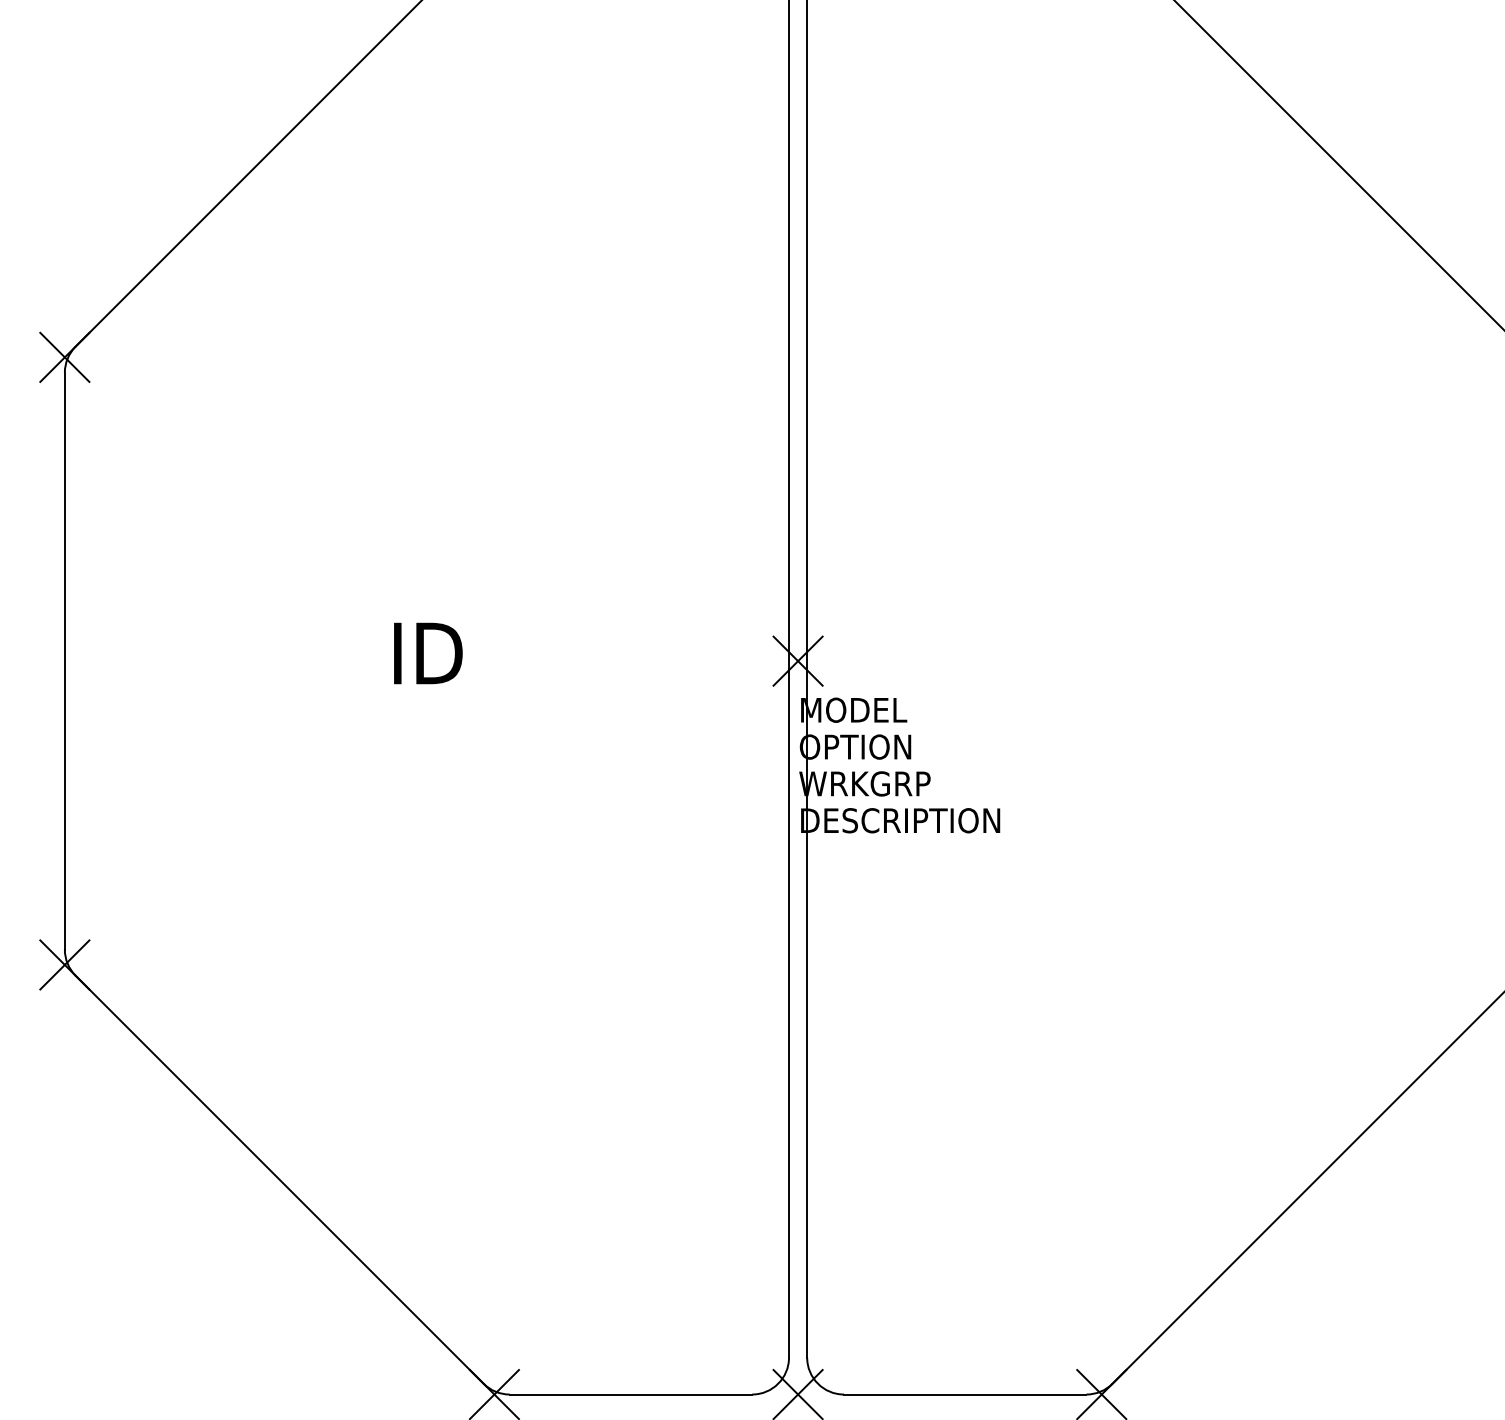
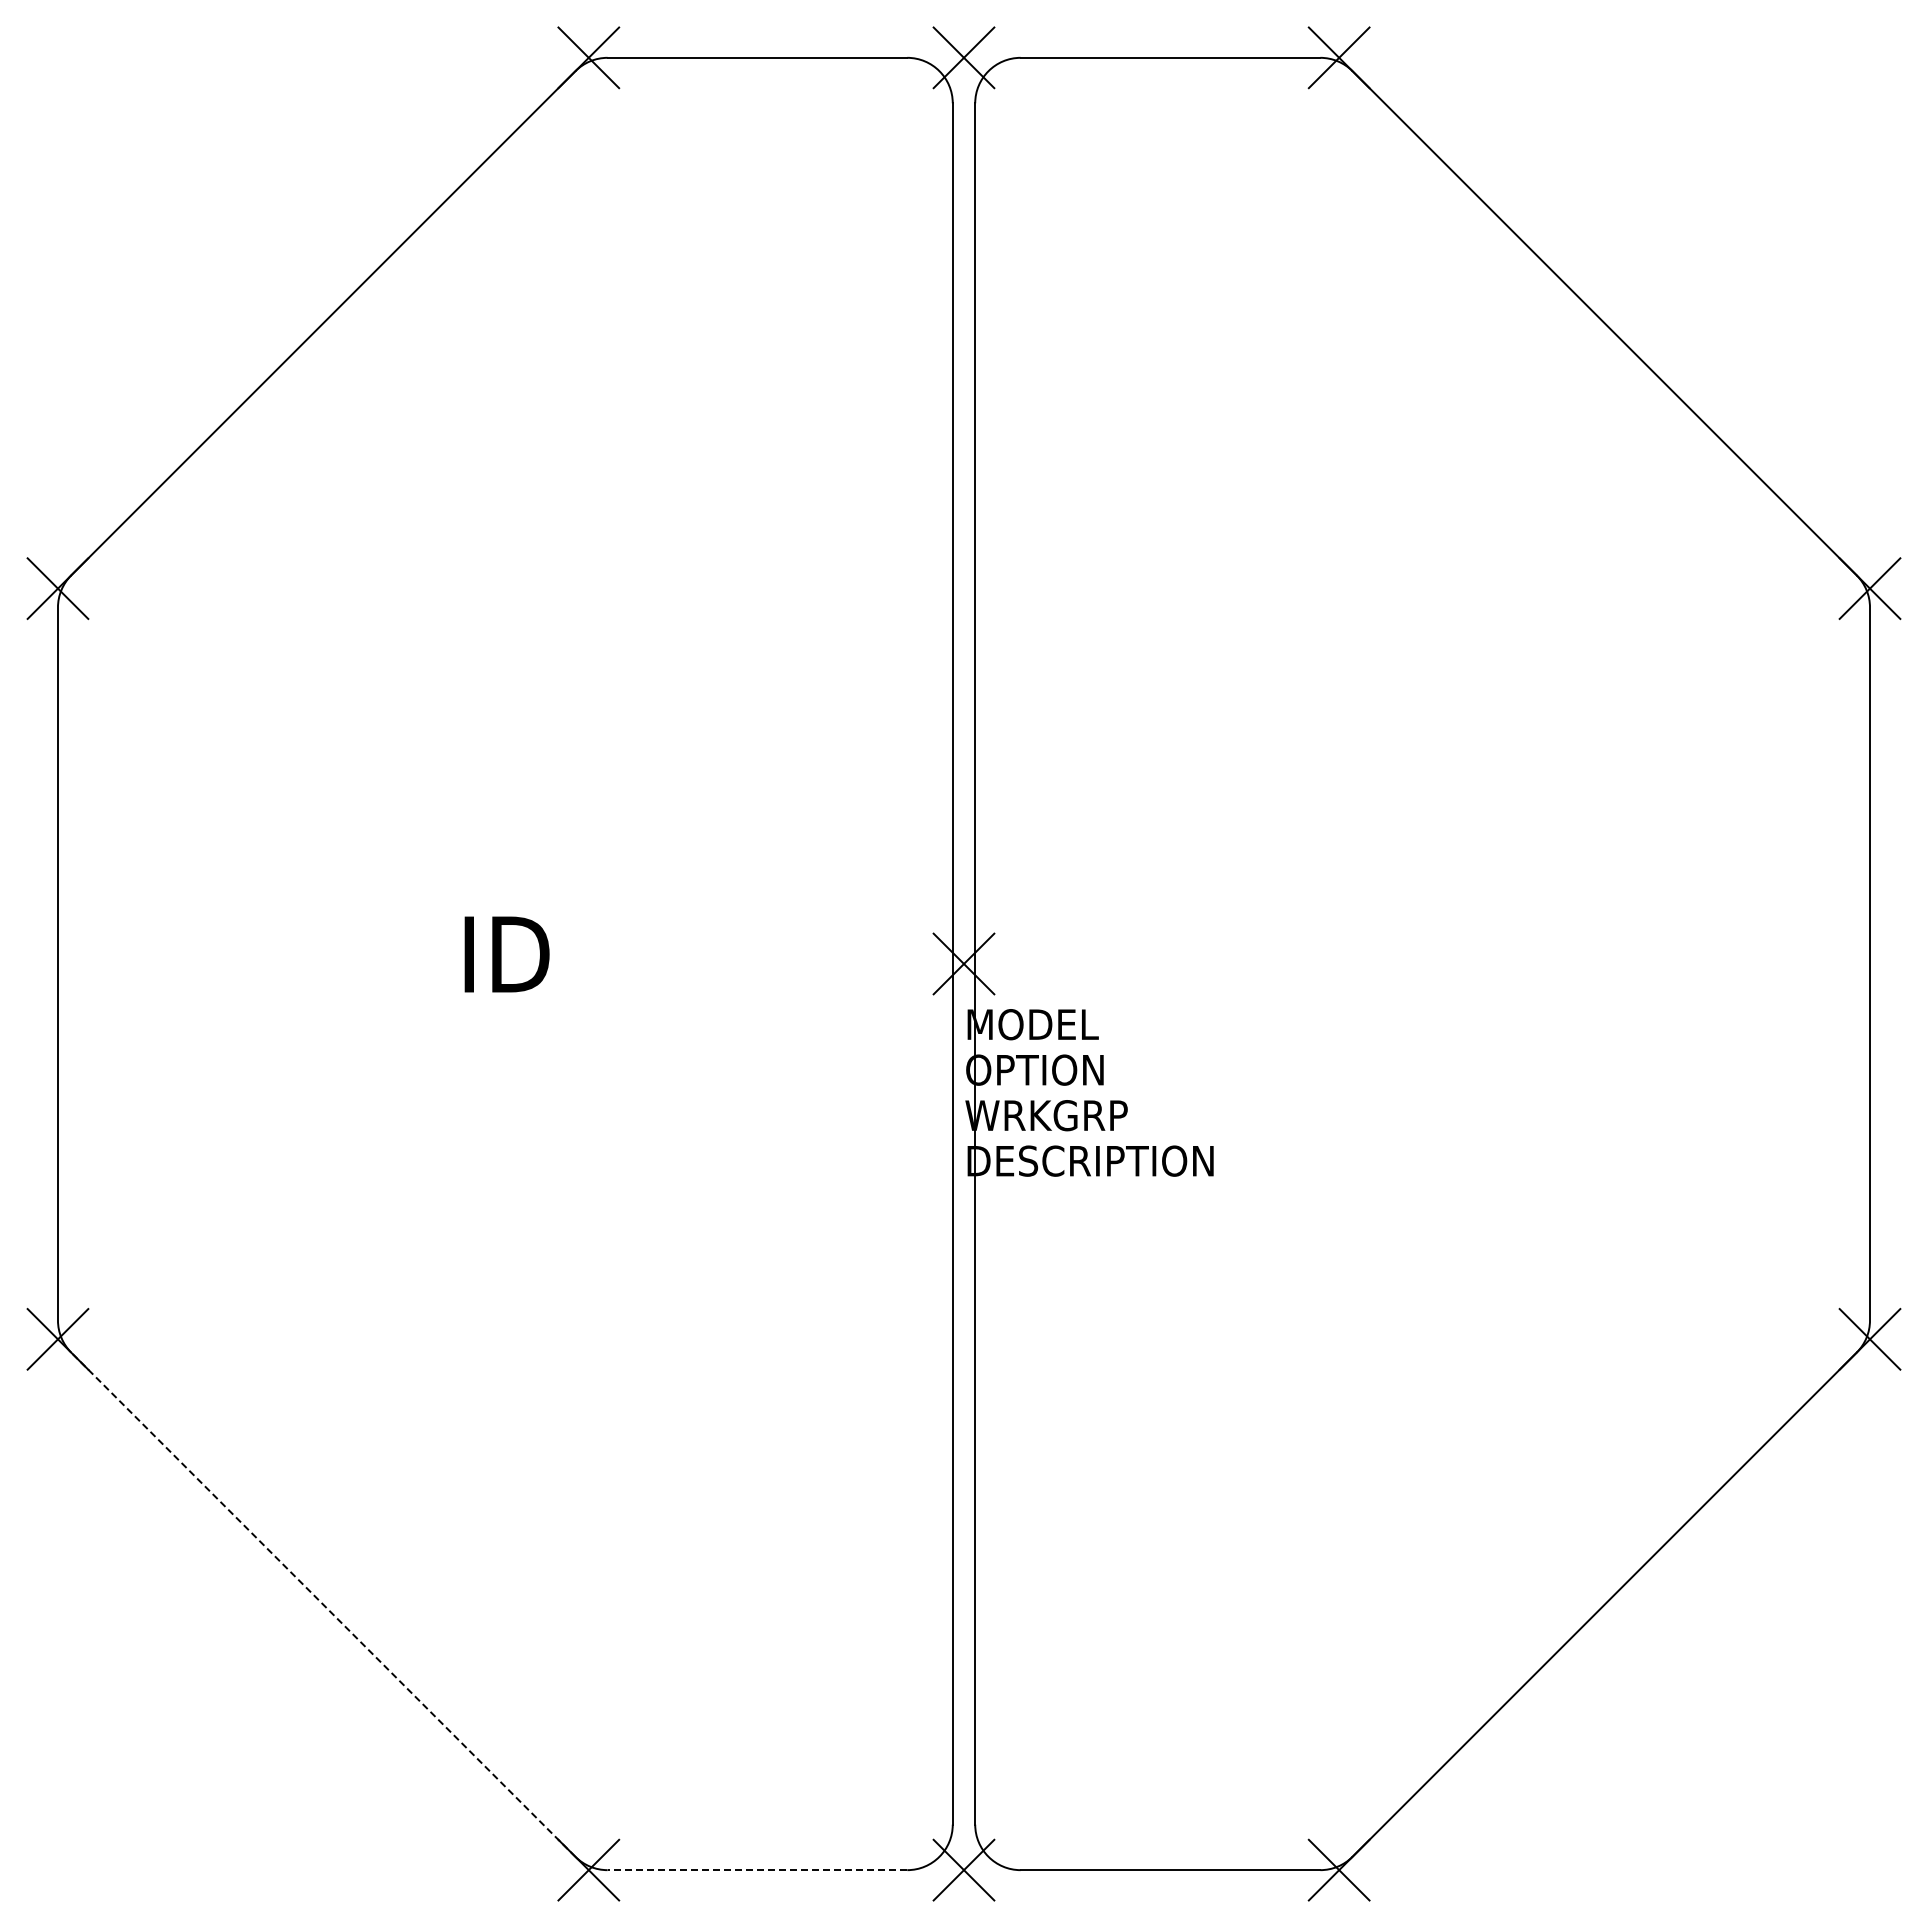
line: (279, 1179) -> (323, 1604), solid -> dashed
line: (630, 1394) -> (757, 1870), solid -> dashed

